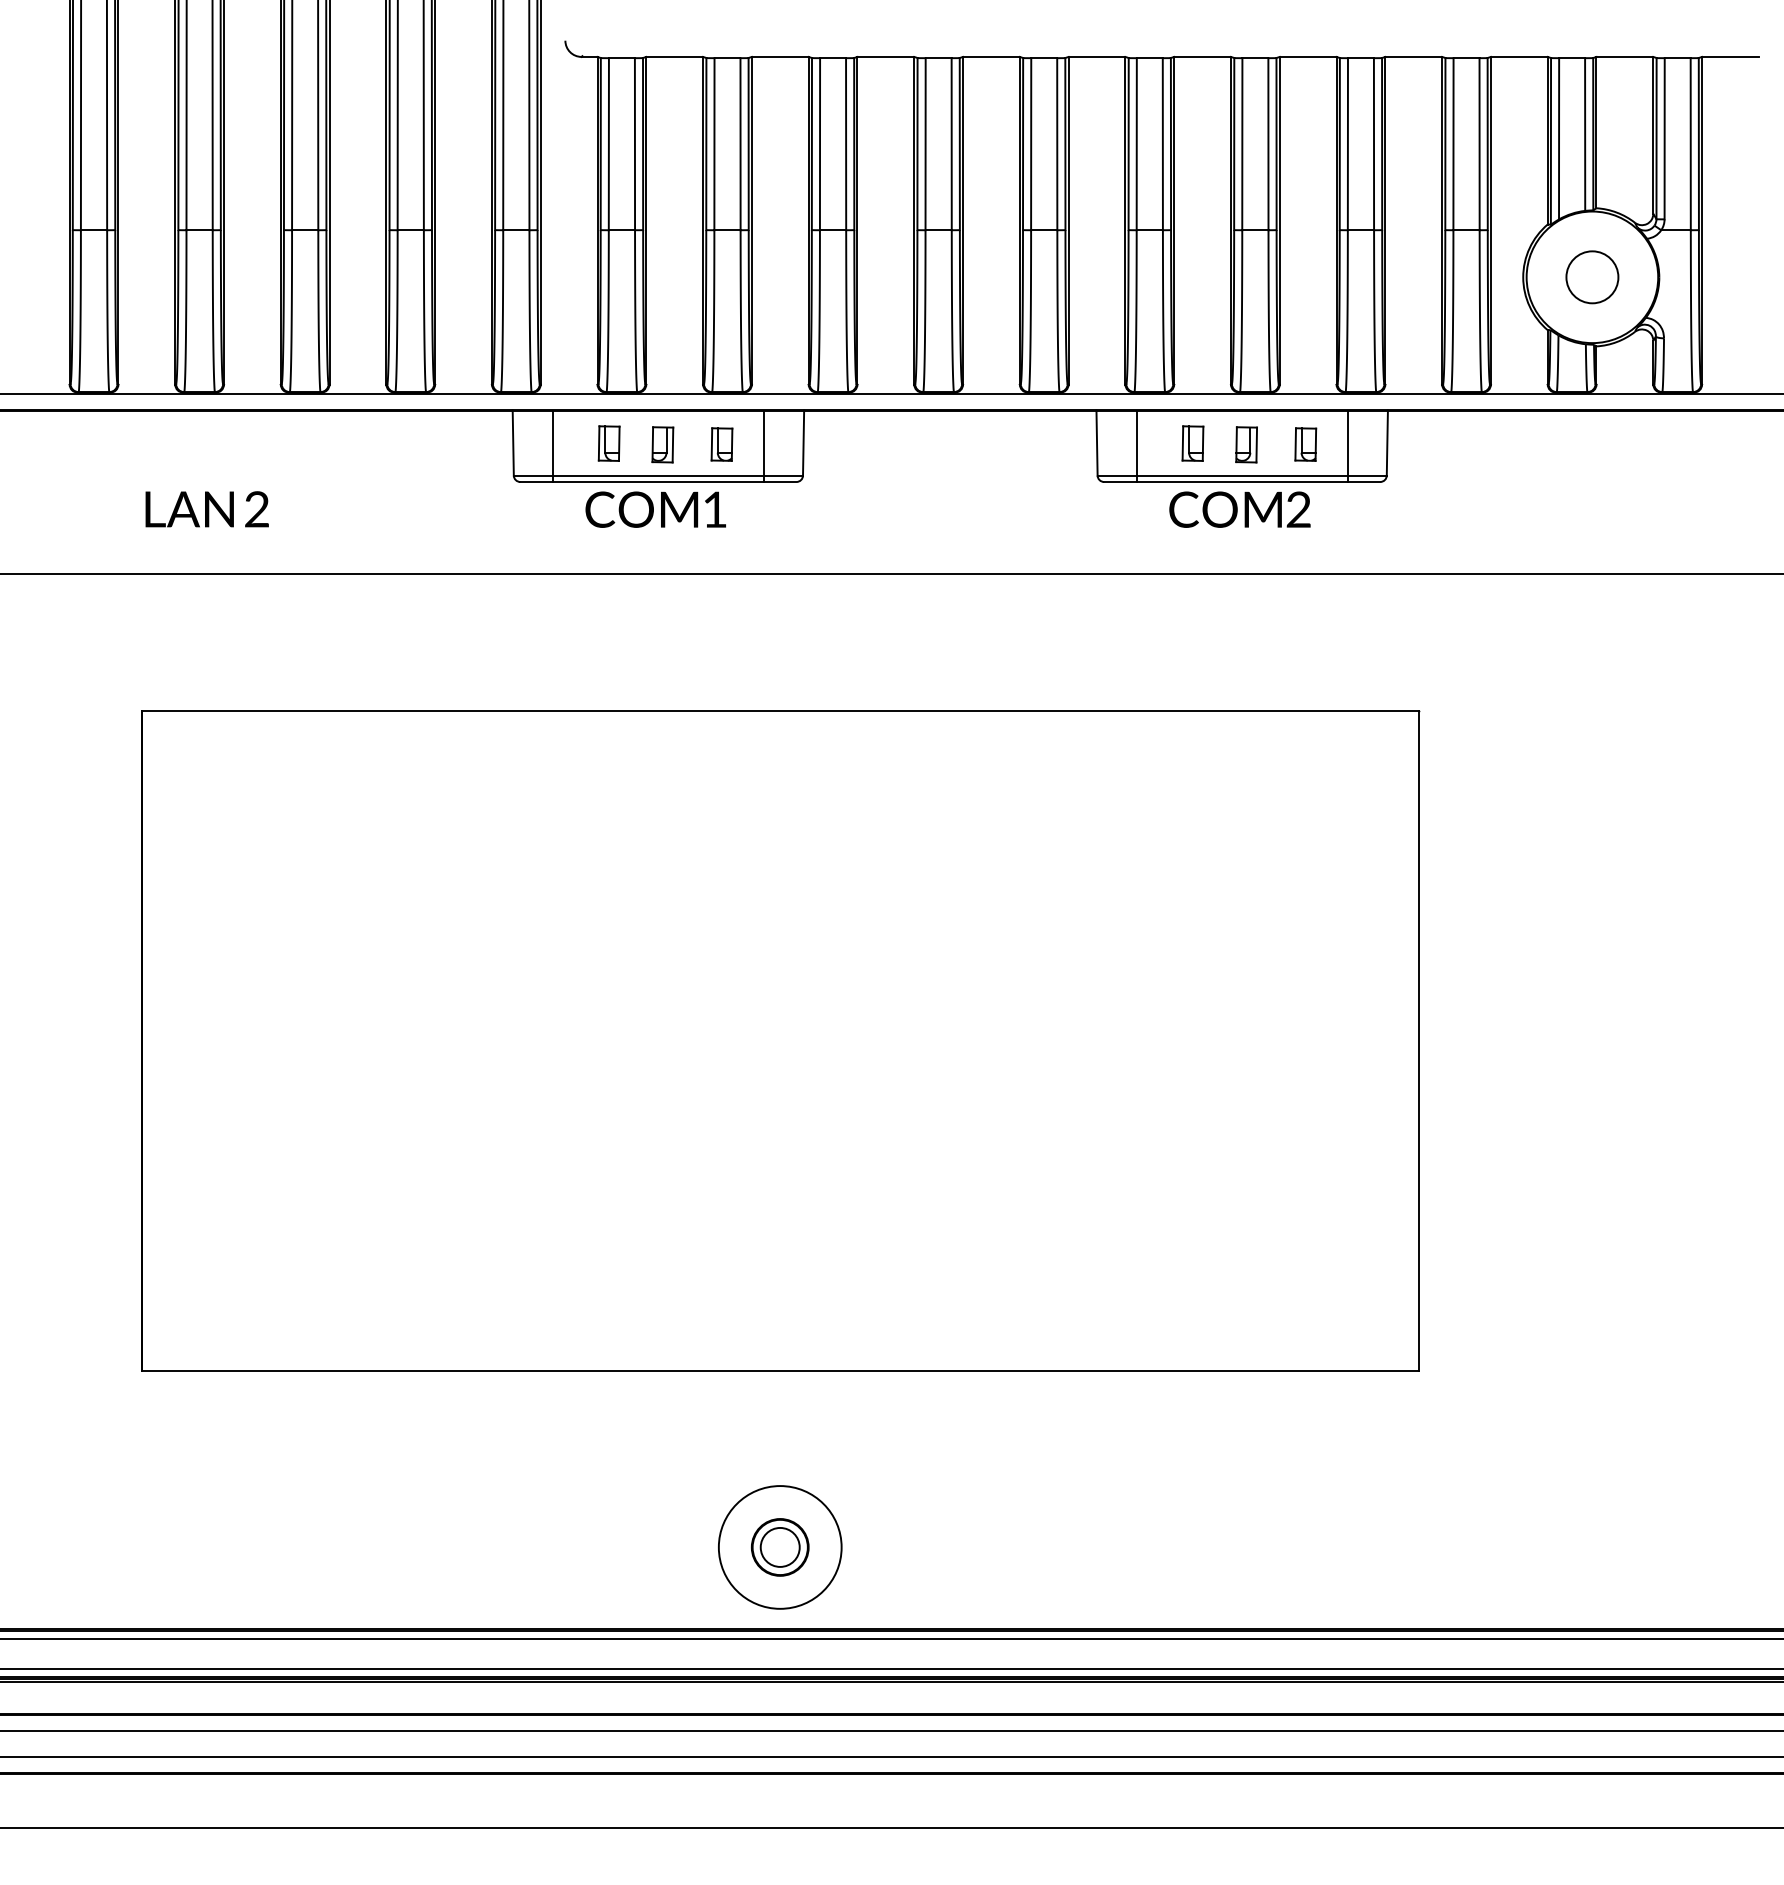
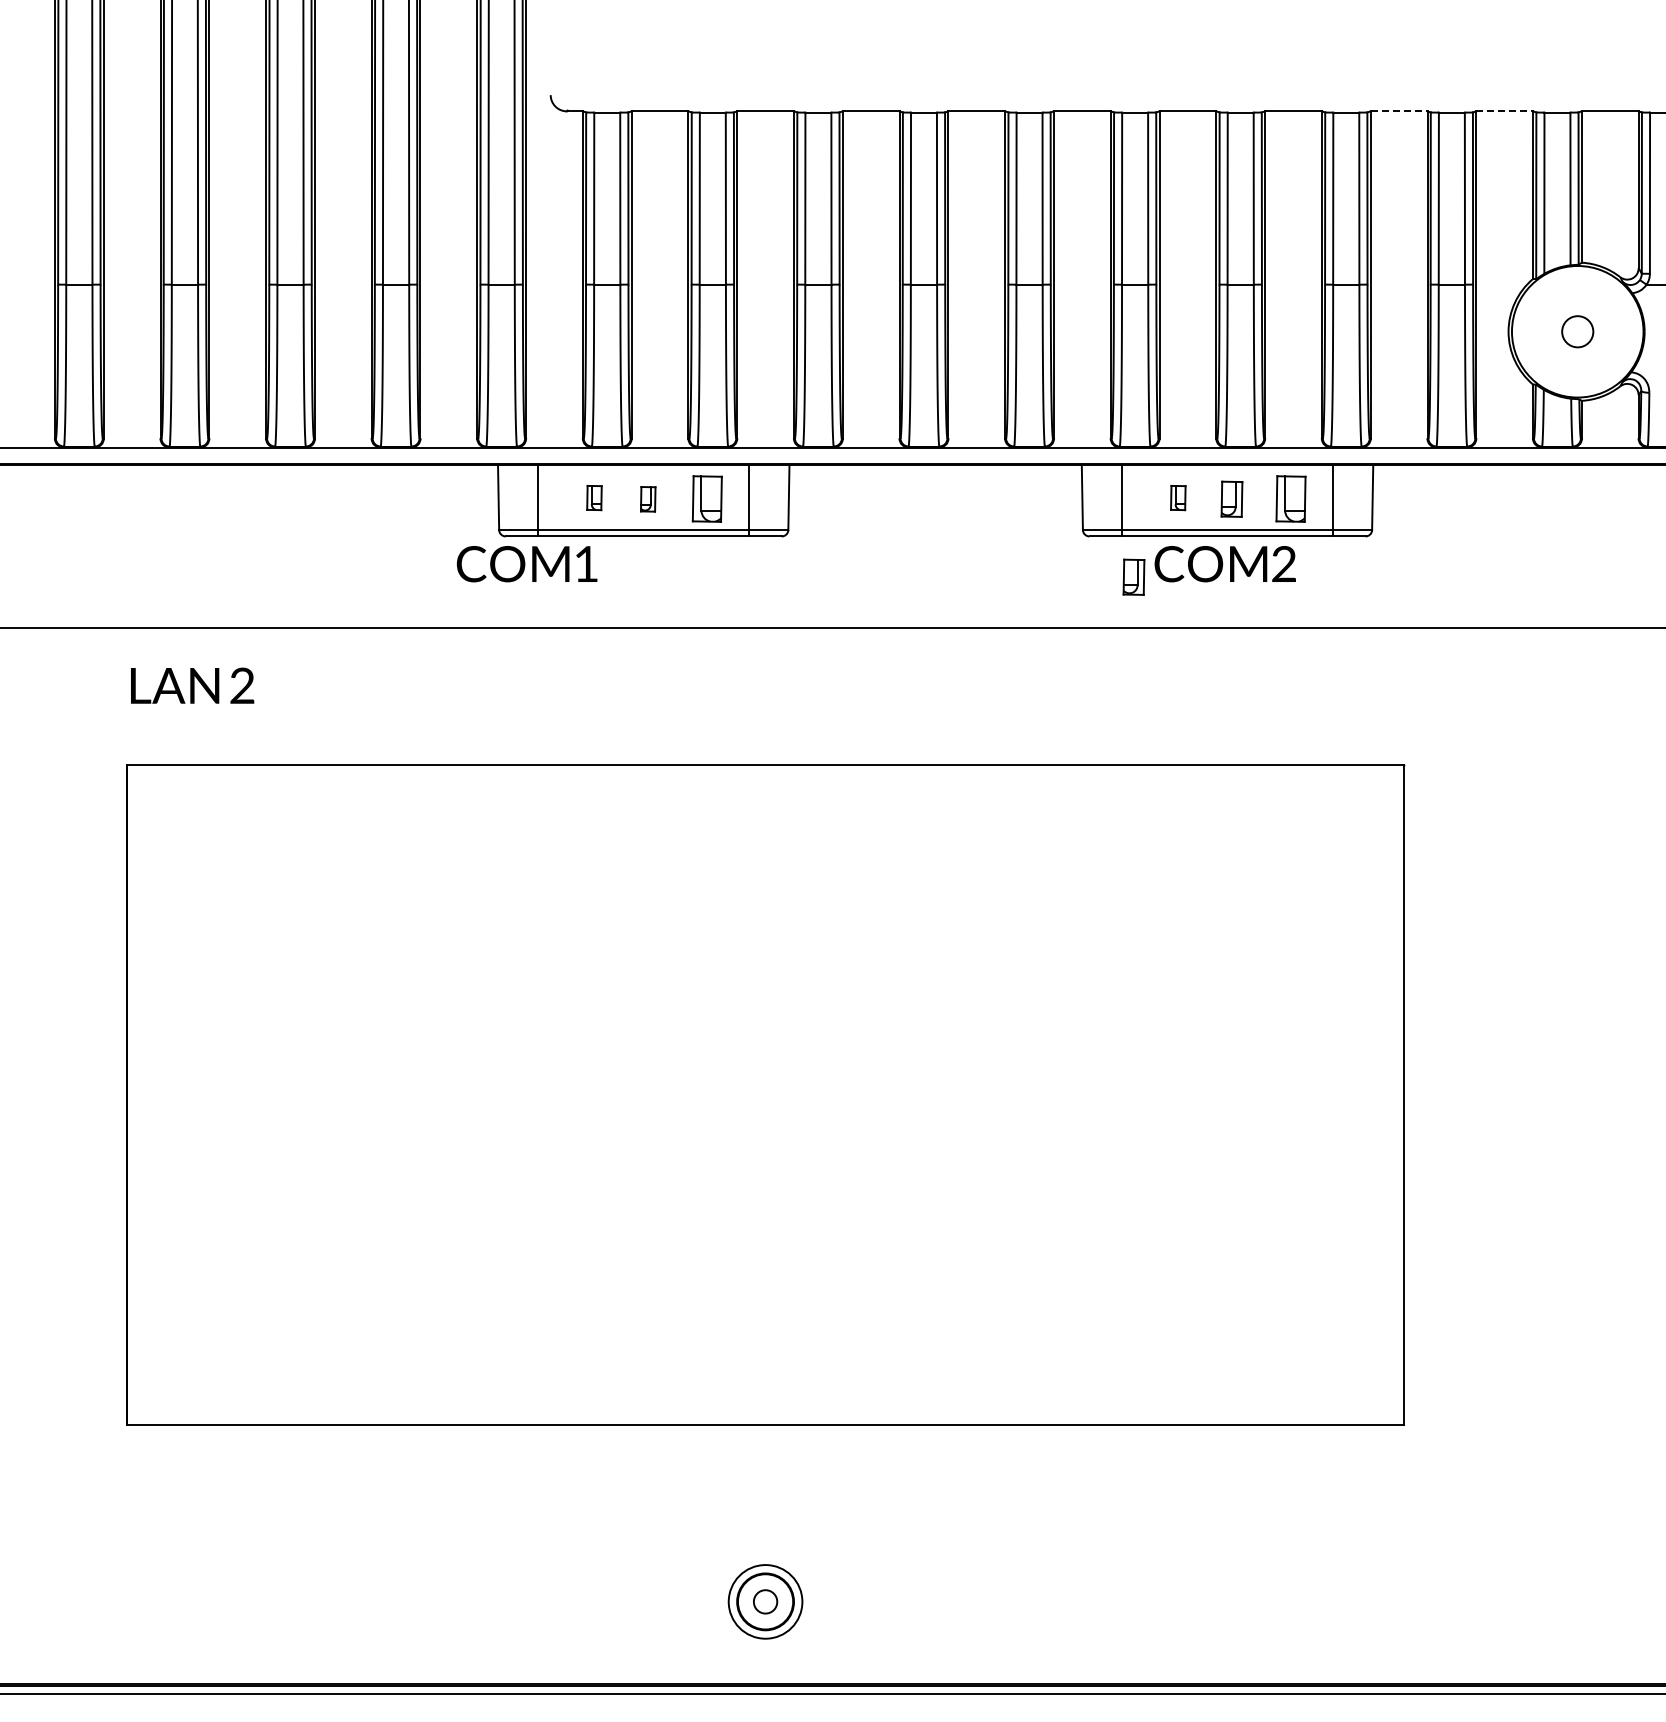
line: (1414, 56) -> (1399, 110), solid -> dashed
line: (1519, 56) -> (1504, 110), solid -> dashed
circle: (1592, 277) -> (1577, 331), size x0.6
part: (608, 443) -> (593, 497), size x0.7
part: (1192, 443) -> (1177, 497), size x0.7
part: (662, 444) -> (647, 498), size x0.7
part: (721, 444) -> (706, 498), size x1.4
part: (1305, 444) -> (1290, 498), size x1.4
text: (206, 509) -> (191, 685), moved
text: (655, 509) -> (526, 563), moved
part: (1148, 522) -> (1133, 576), added
circle: (779, 1546) -> (764, 1600), size x0.6
circle: (779, 1547) -> (764, 1601), size x0.6

